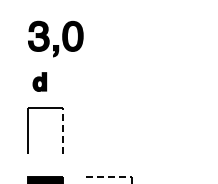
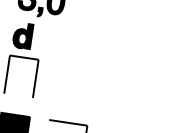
part: (39, 81) -> (22, 35), size x1.67
line: (62, 130) -> (35, 78), dashed -> solid
line: (109, 176) -> (69, 122), dashed -> solid

